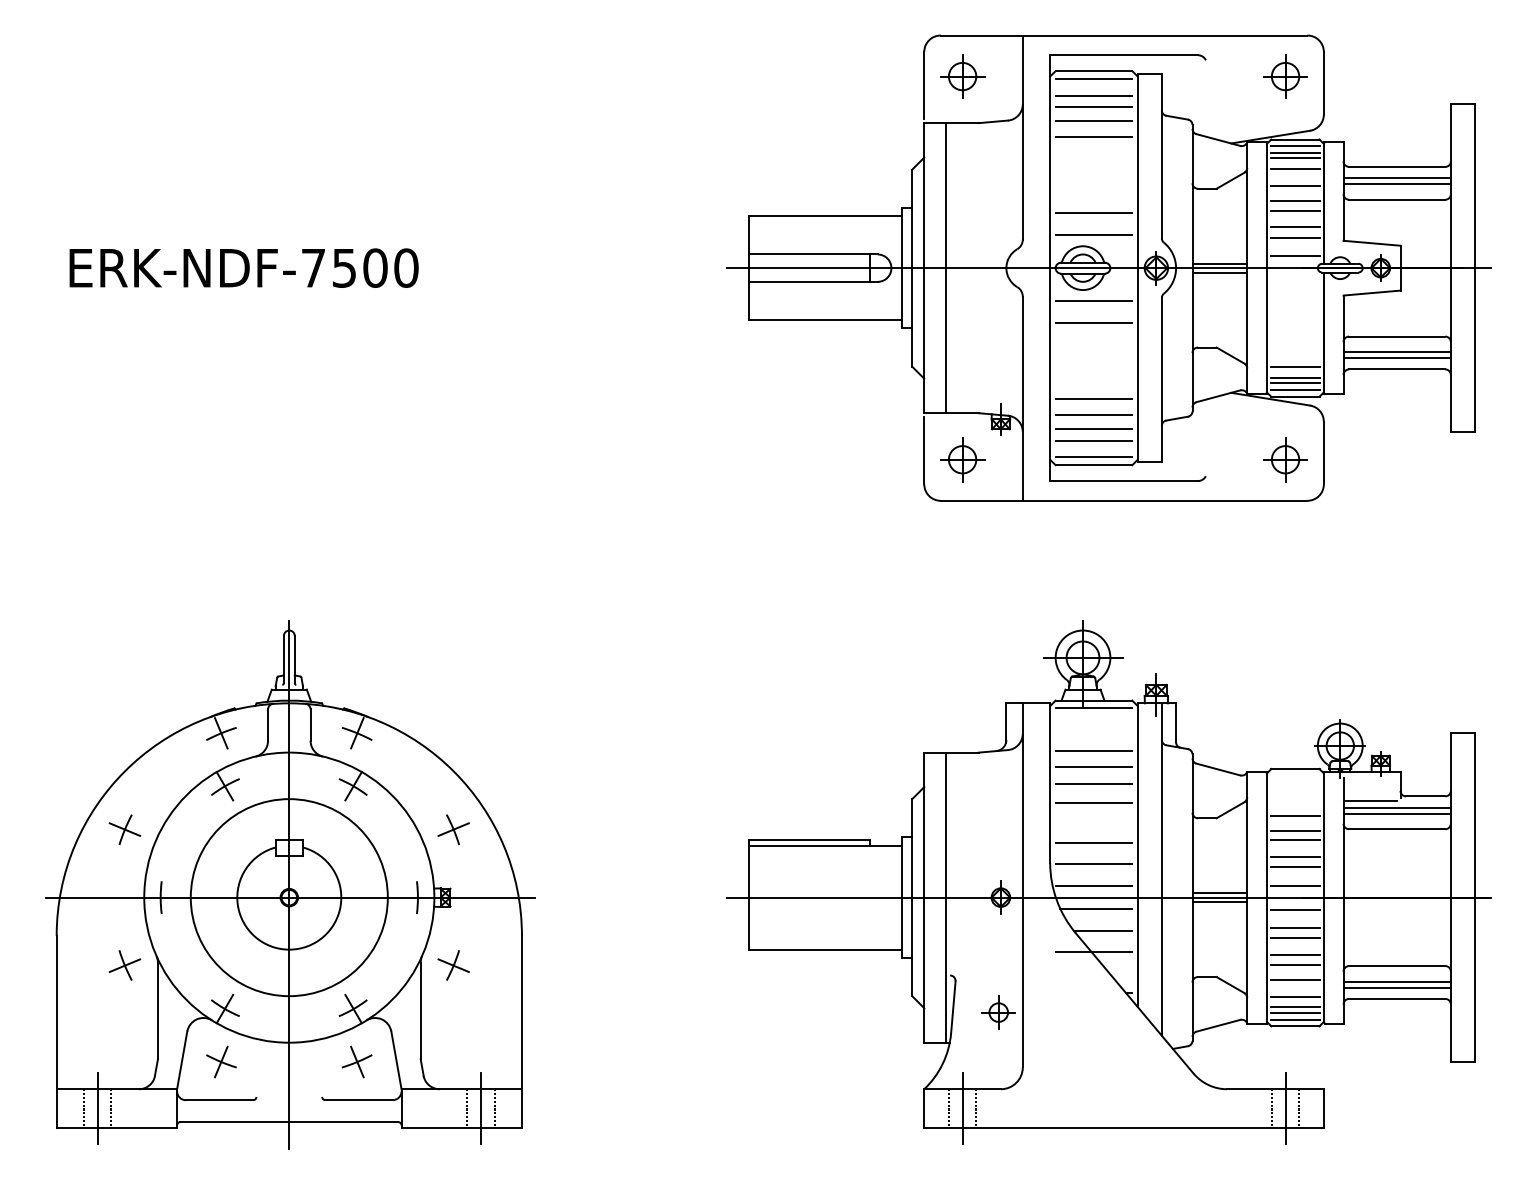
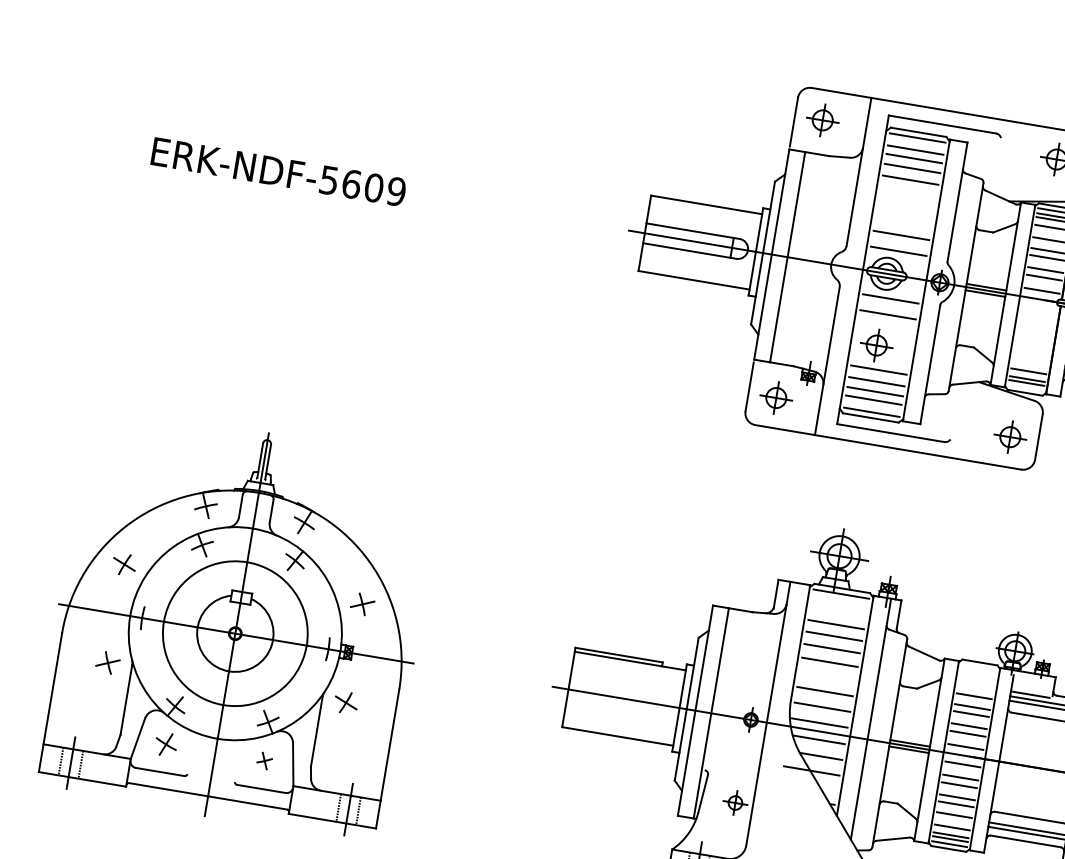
text: (360, 267) -> (363, 185), ERK-NDF-7500 -> ERK-NDF-5609
part: (1085, 366) -> (876, 345), added
line: (1295, 390) -> (1025, 388), removed
part: (357, 1061) -> (264, 760), size x0.7

